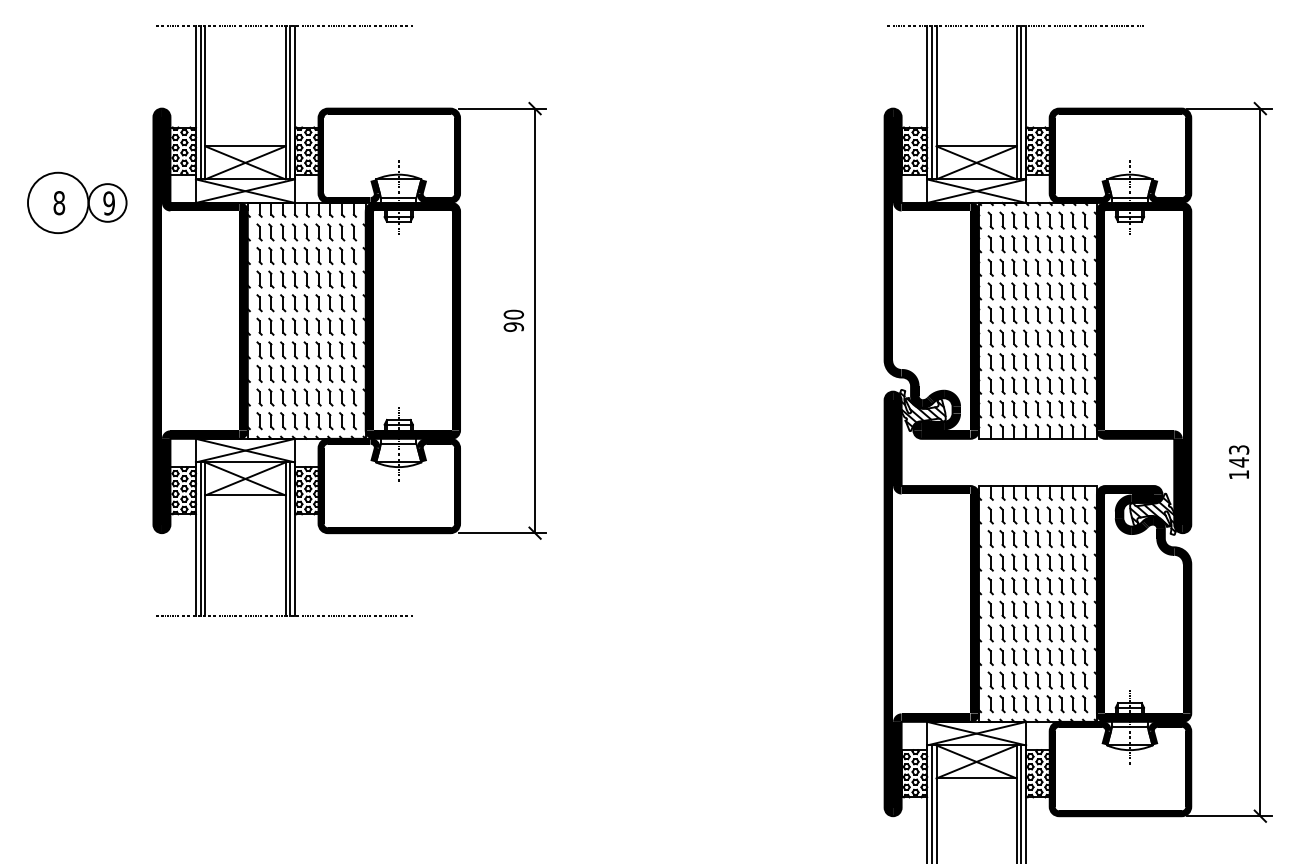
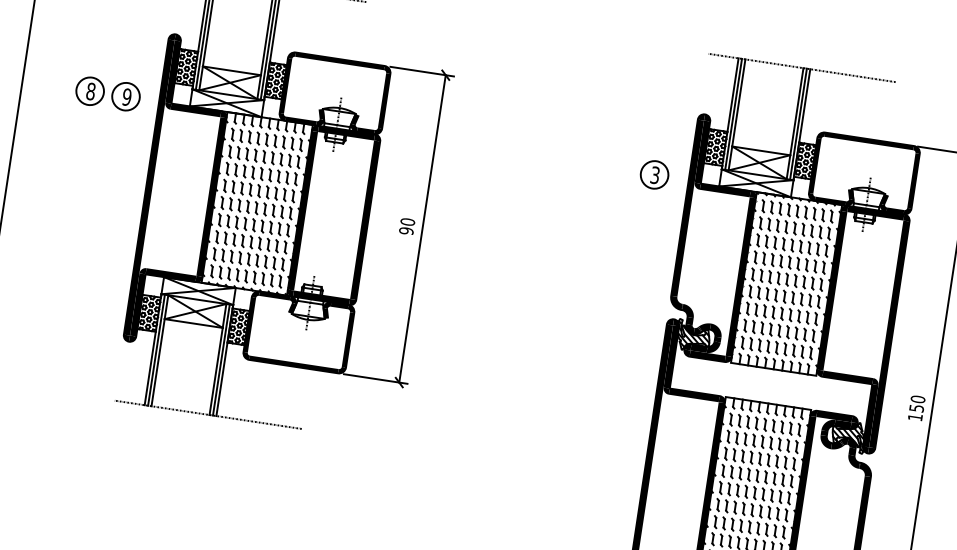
part: (837, 200) -> (654, 174), added
circle: (58, 202) -> (90, 91), size x0.62
text: (1239, 456) -> (917, 404), 143 -> 150

